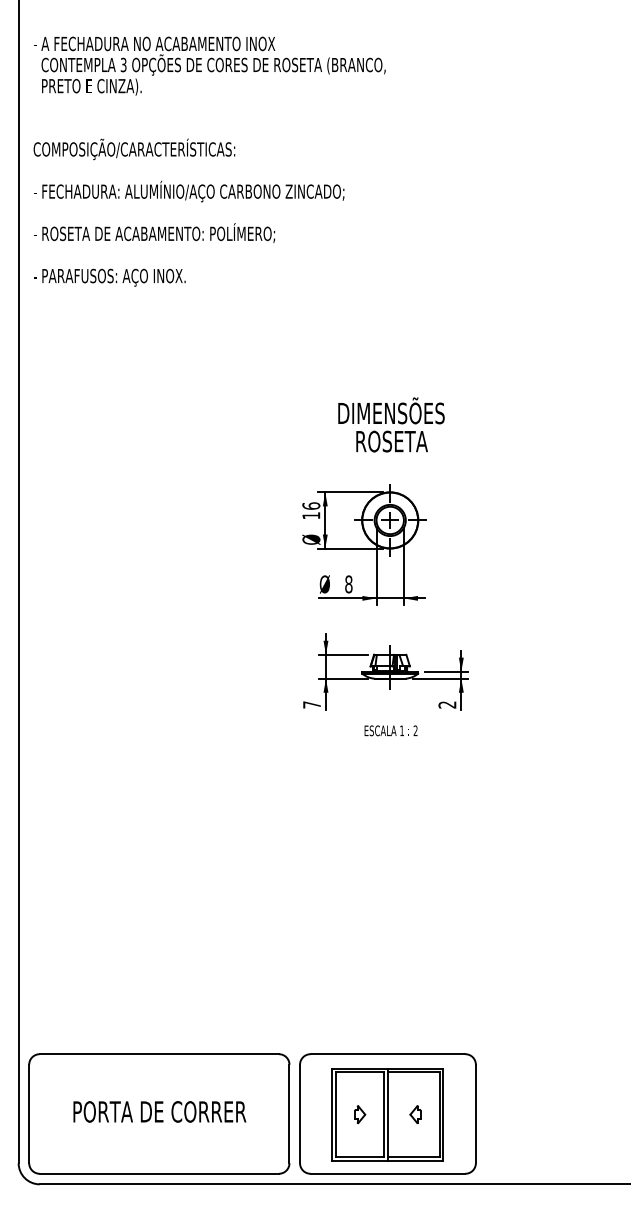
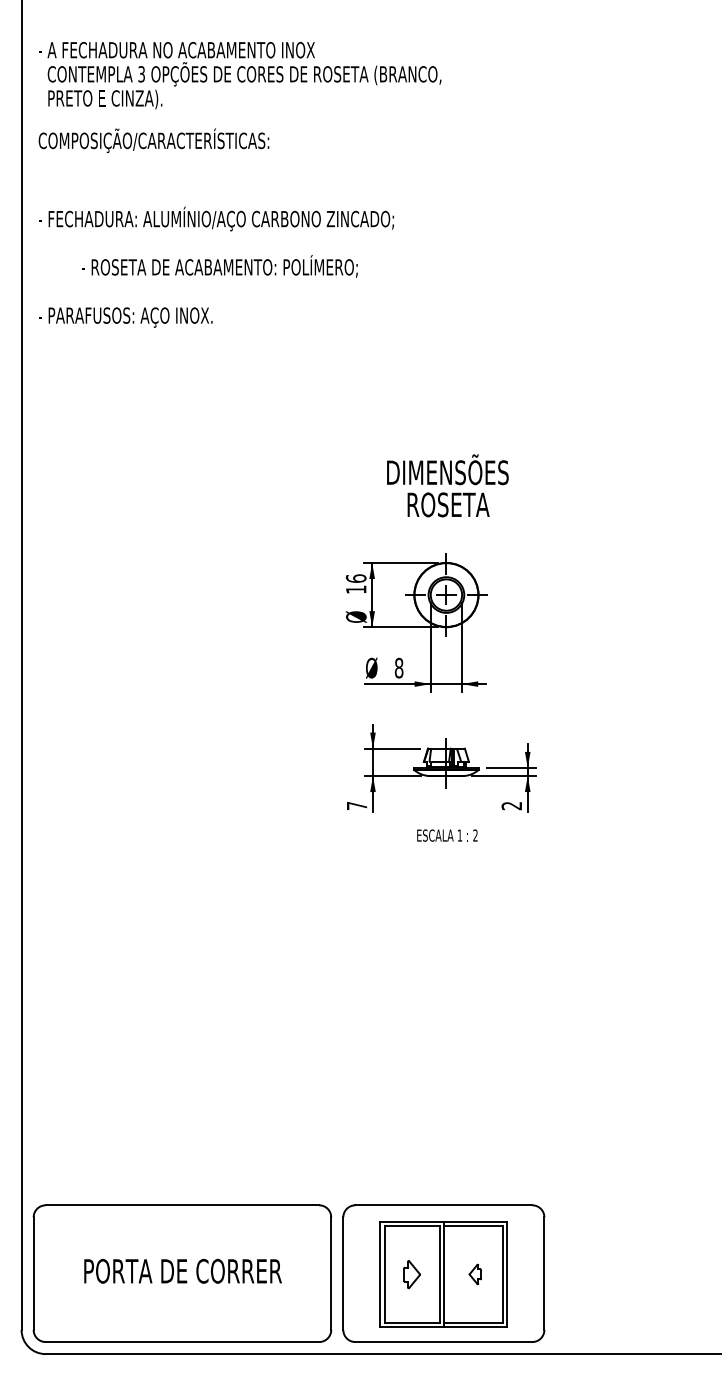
text: (134, 149) -> (153, 140), moved
text: (154, 233) -> (219, 266), moved
part: (359, 1113) -> (411, 1273), size x1.4

